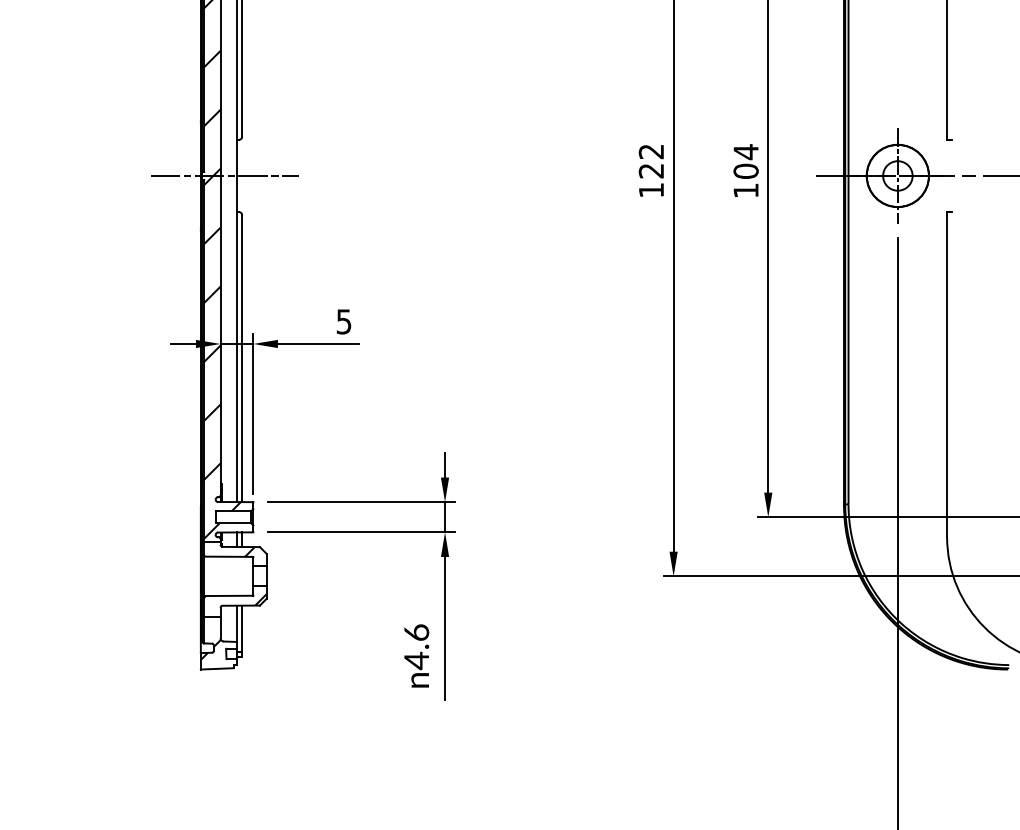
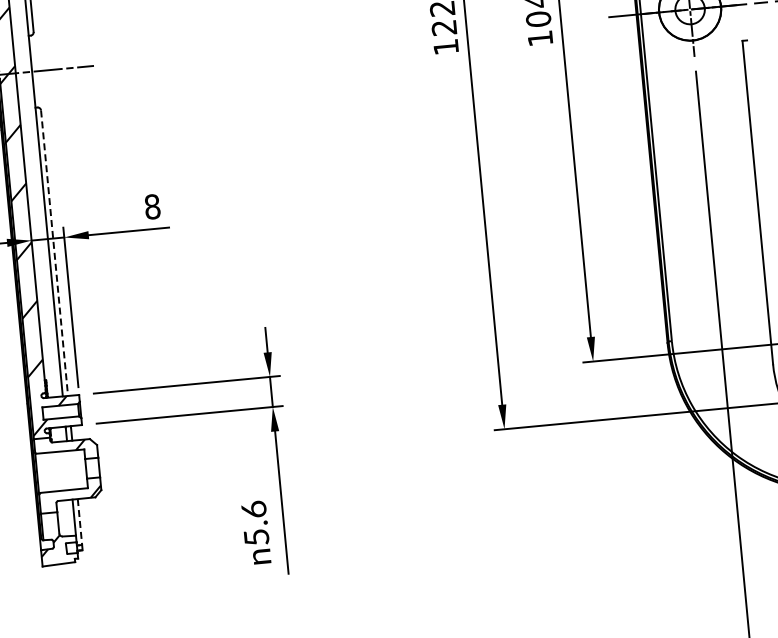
text: (343, 321) -> (151, 206), 5 -> 8
line: (242, 359) -> (54, 253), solid -> dashed
line: (242, 629) -> (80, 522), solid -> dashed
text: (416, 660) -> (256, 537), 4.6 -> 5.6

